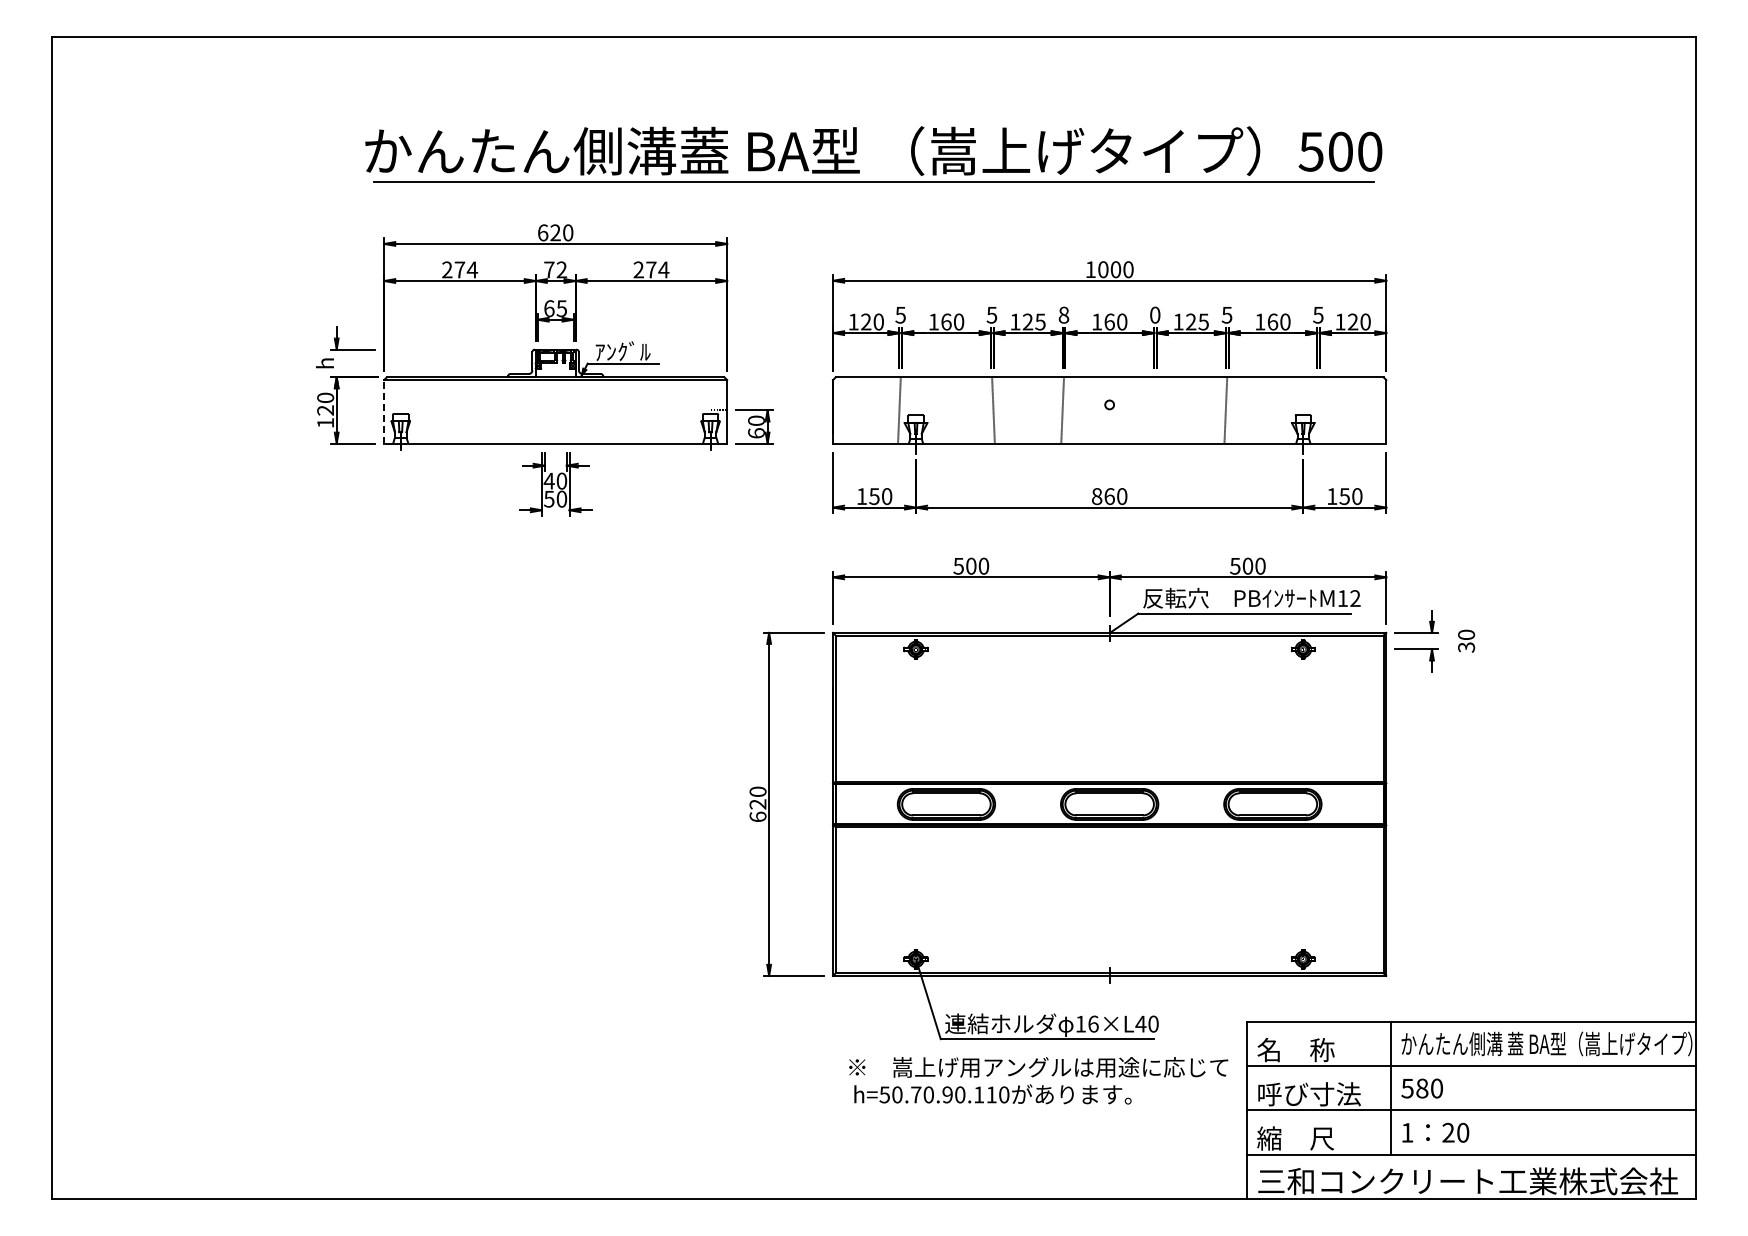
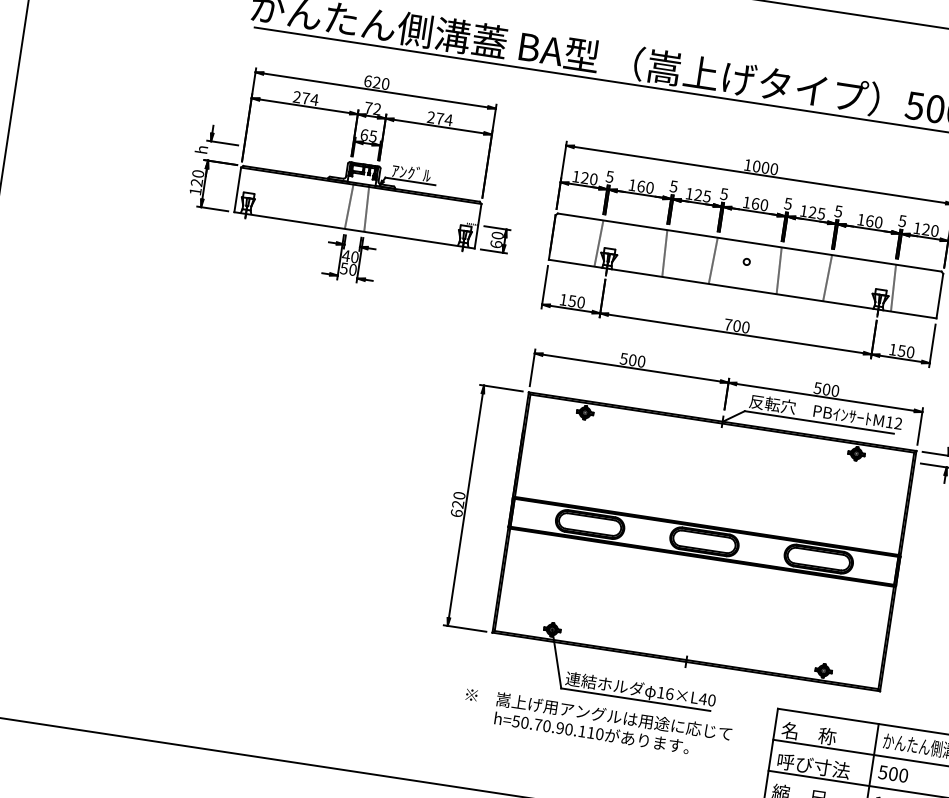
text: (1063, 314) -> (724, 193), 8 -> 5
text: (1154, 314) -> (787, 203), 0 -> 5
line: (542, 410) -> (348, 205), added
line: (567, 410) -> (366, 208), added
line: (1156, 410) -> (779, 270), added
line: (1319, 410) -> (893, 288), added
line: (384, 411) -> (238, 189), dashed -> solid
text: (1103, 496) -> (732, 325), 860 -> 700
text: (1038, 1067) -> (598, 714), moved
text: (1422, 1088) -> (893, 774), 580 -> 500

